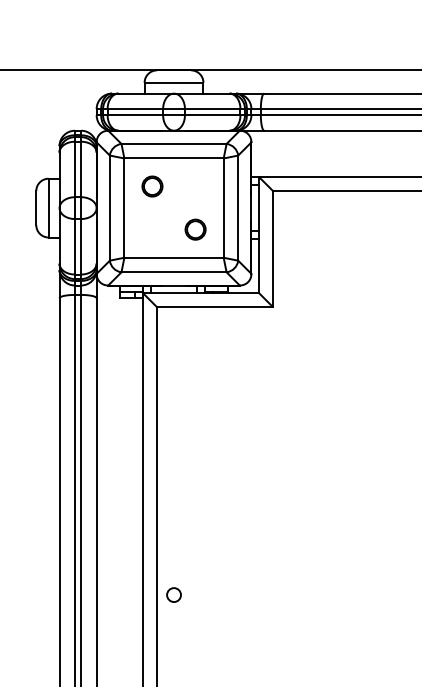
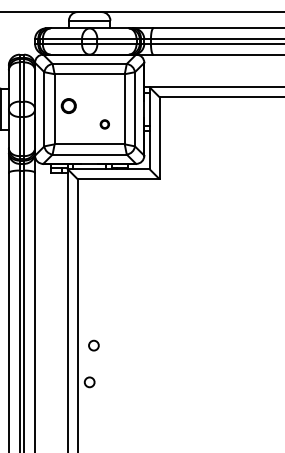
circle: (152, 186) -> (68, 106), moved
circle: (195, 229) -> (104, 124), size x0.6
circle: (179, 542) -> (93, 345), added

